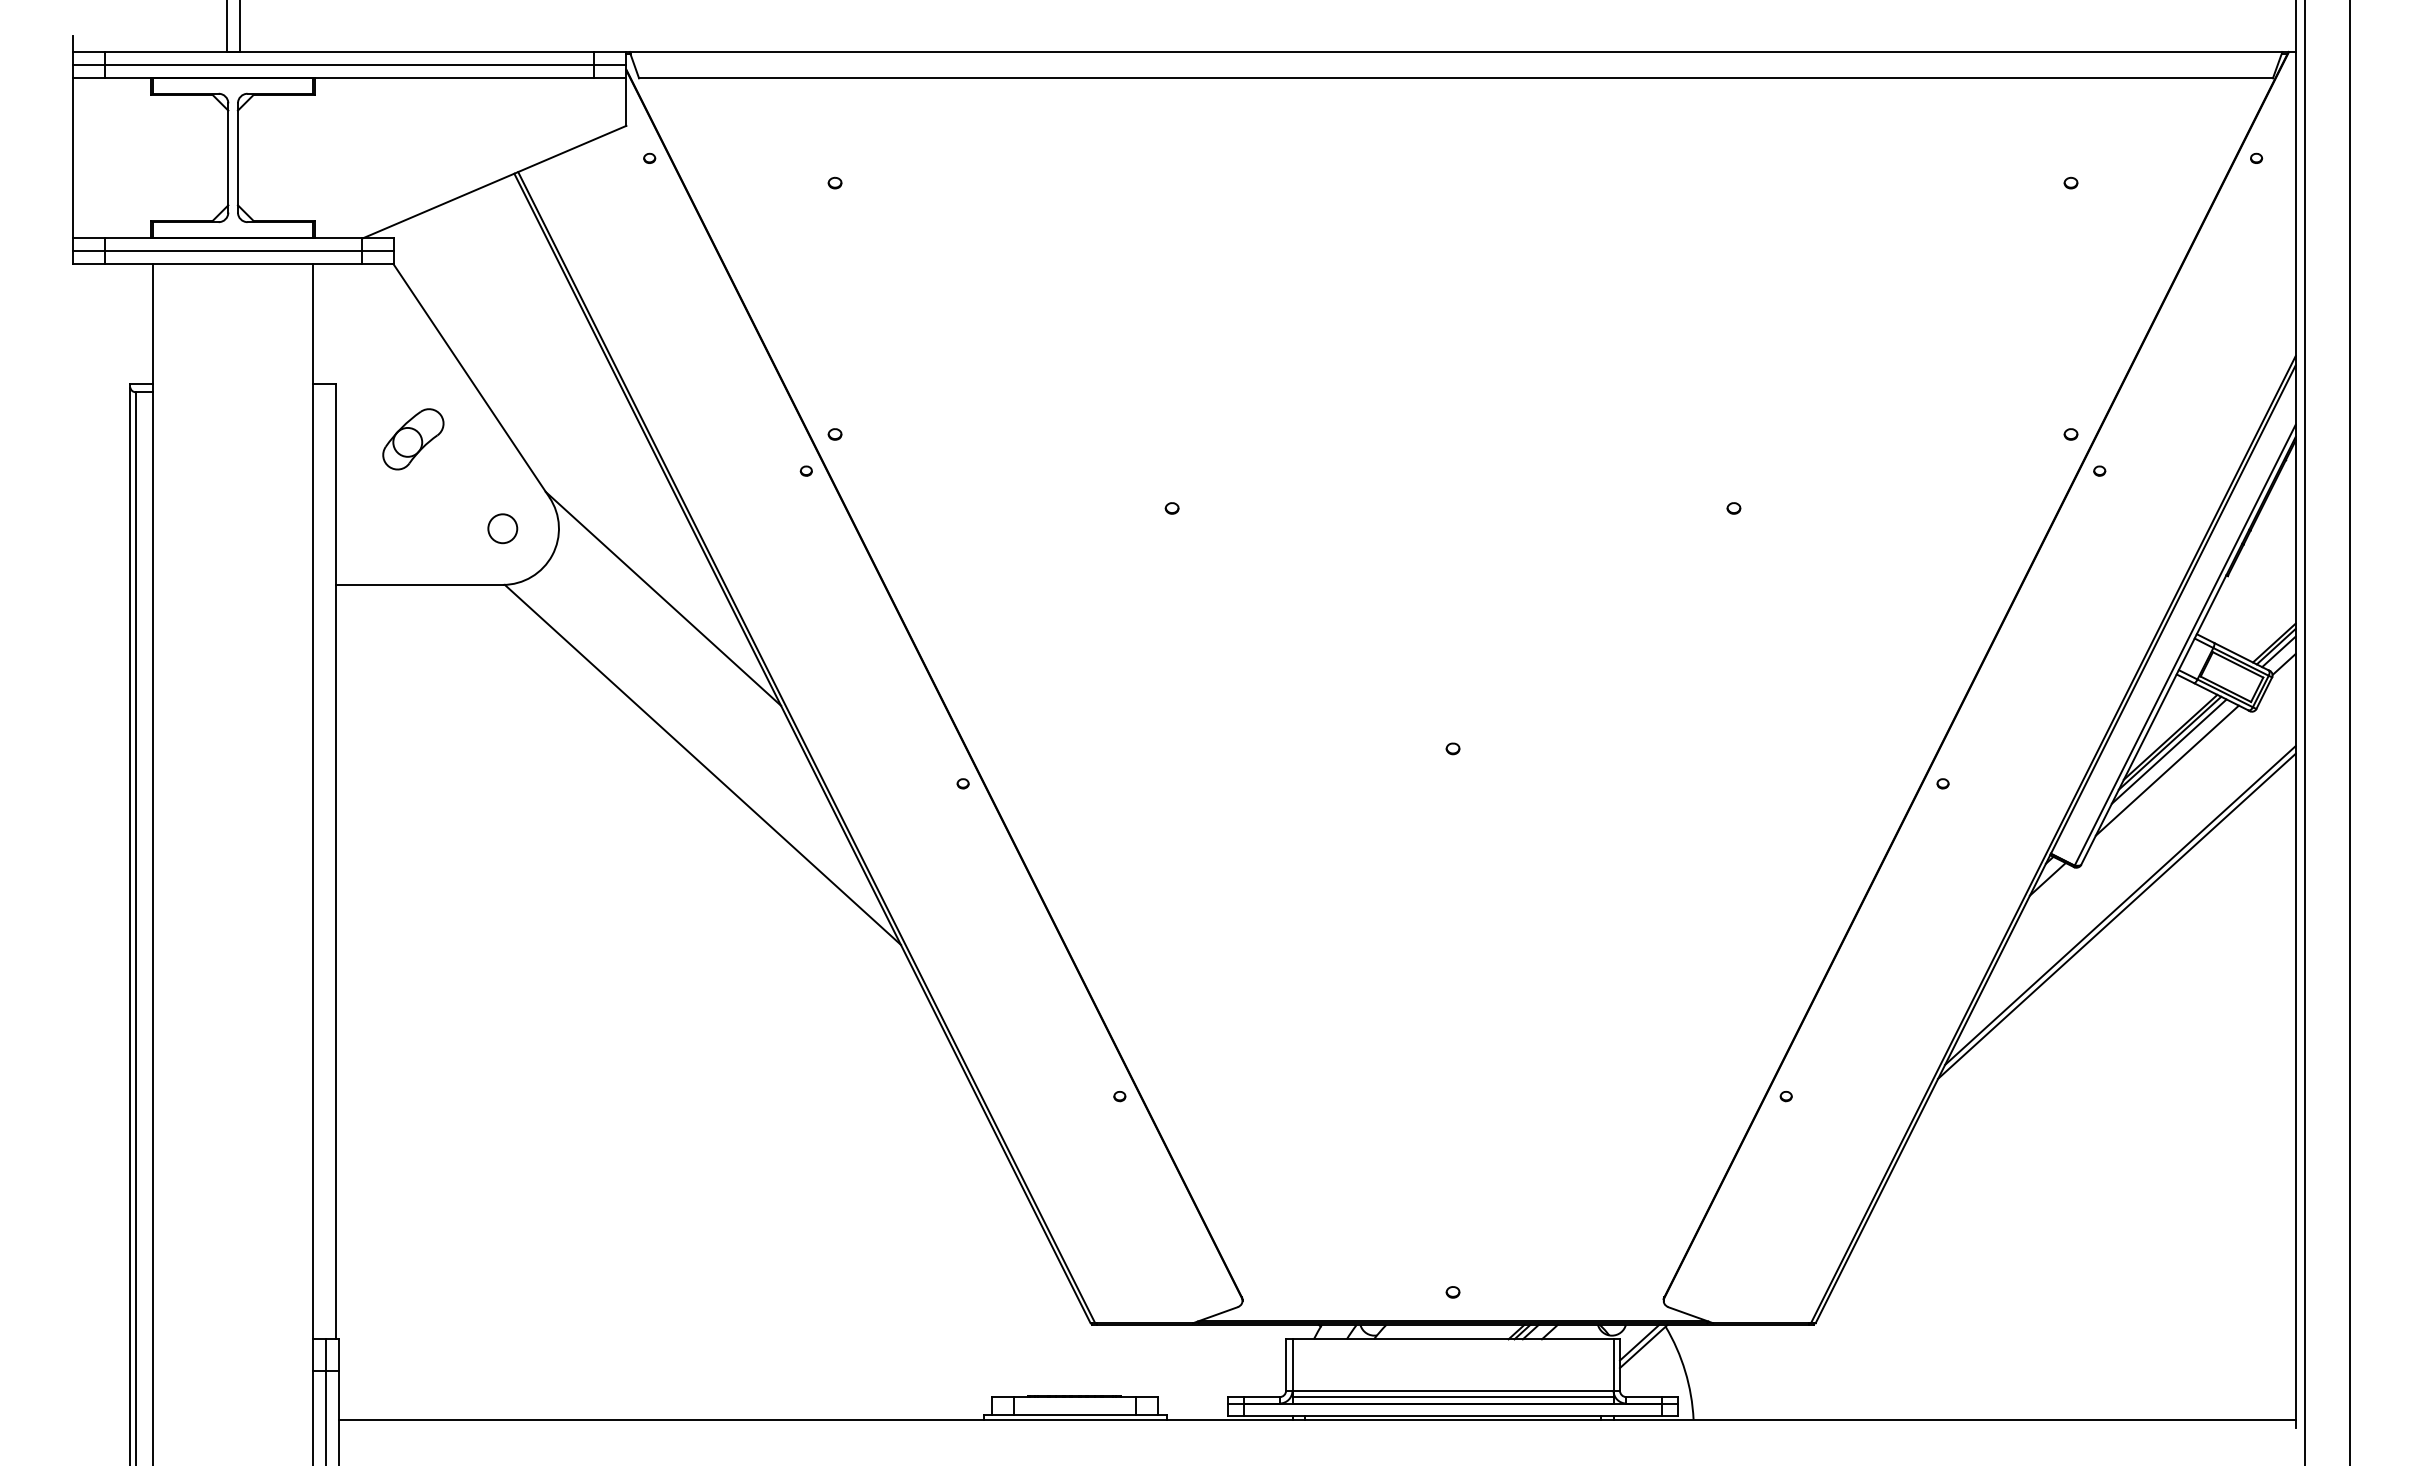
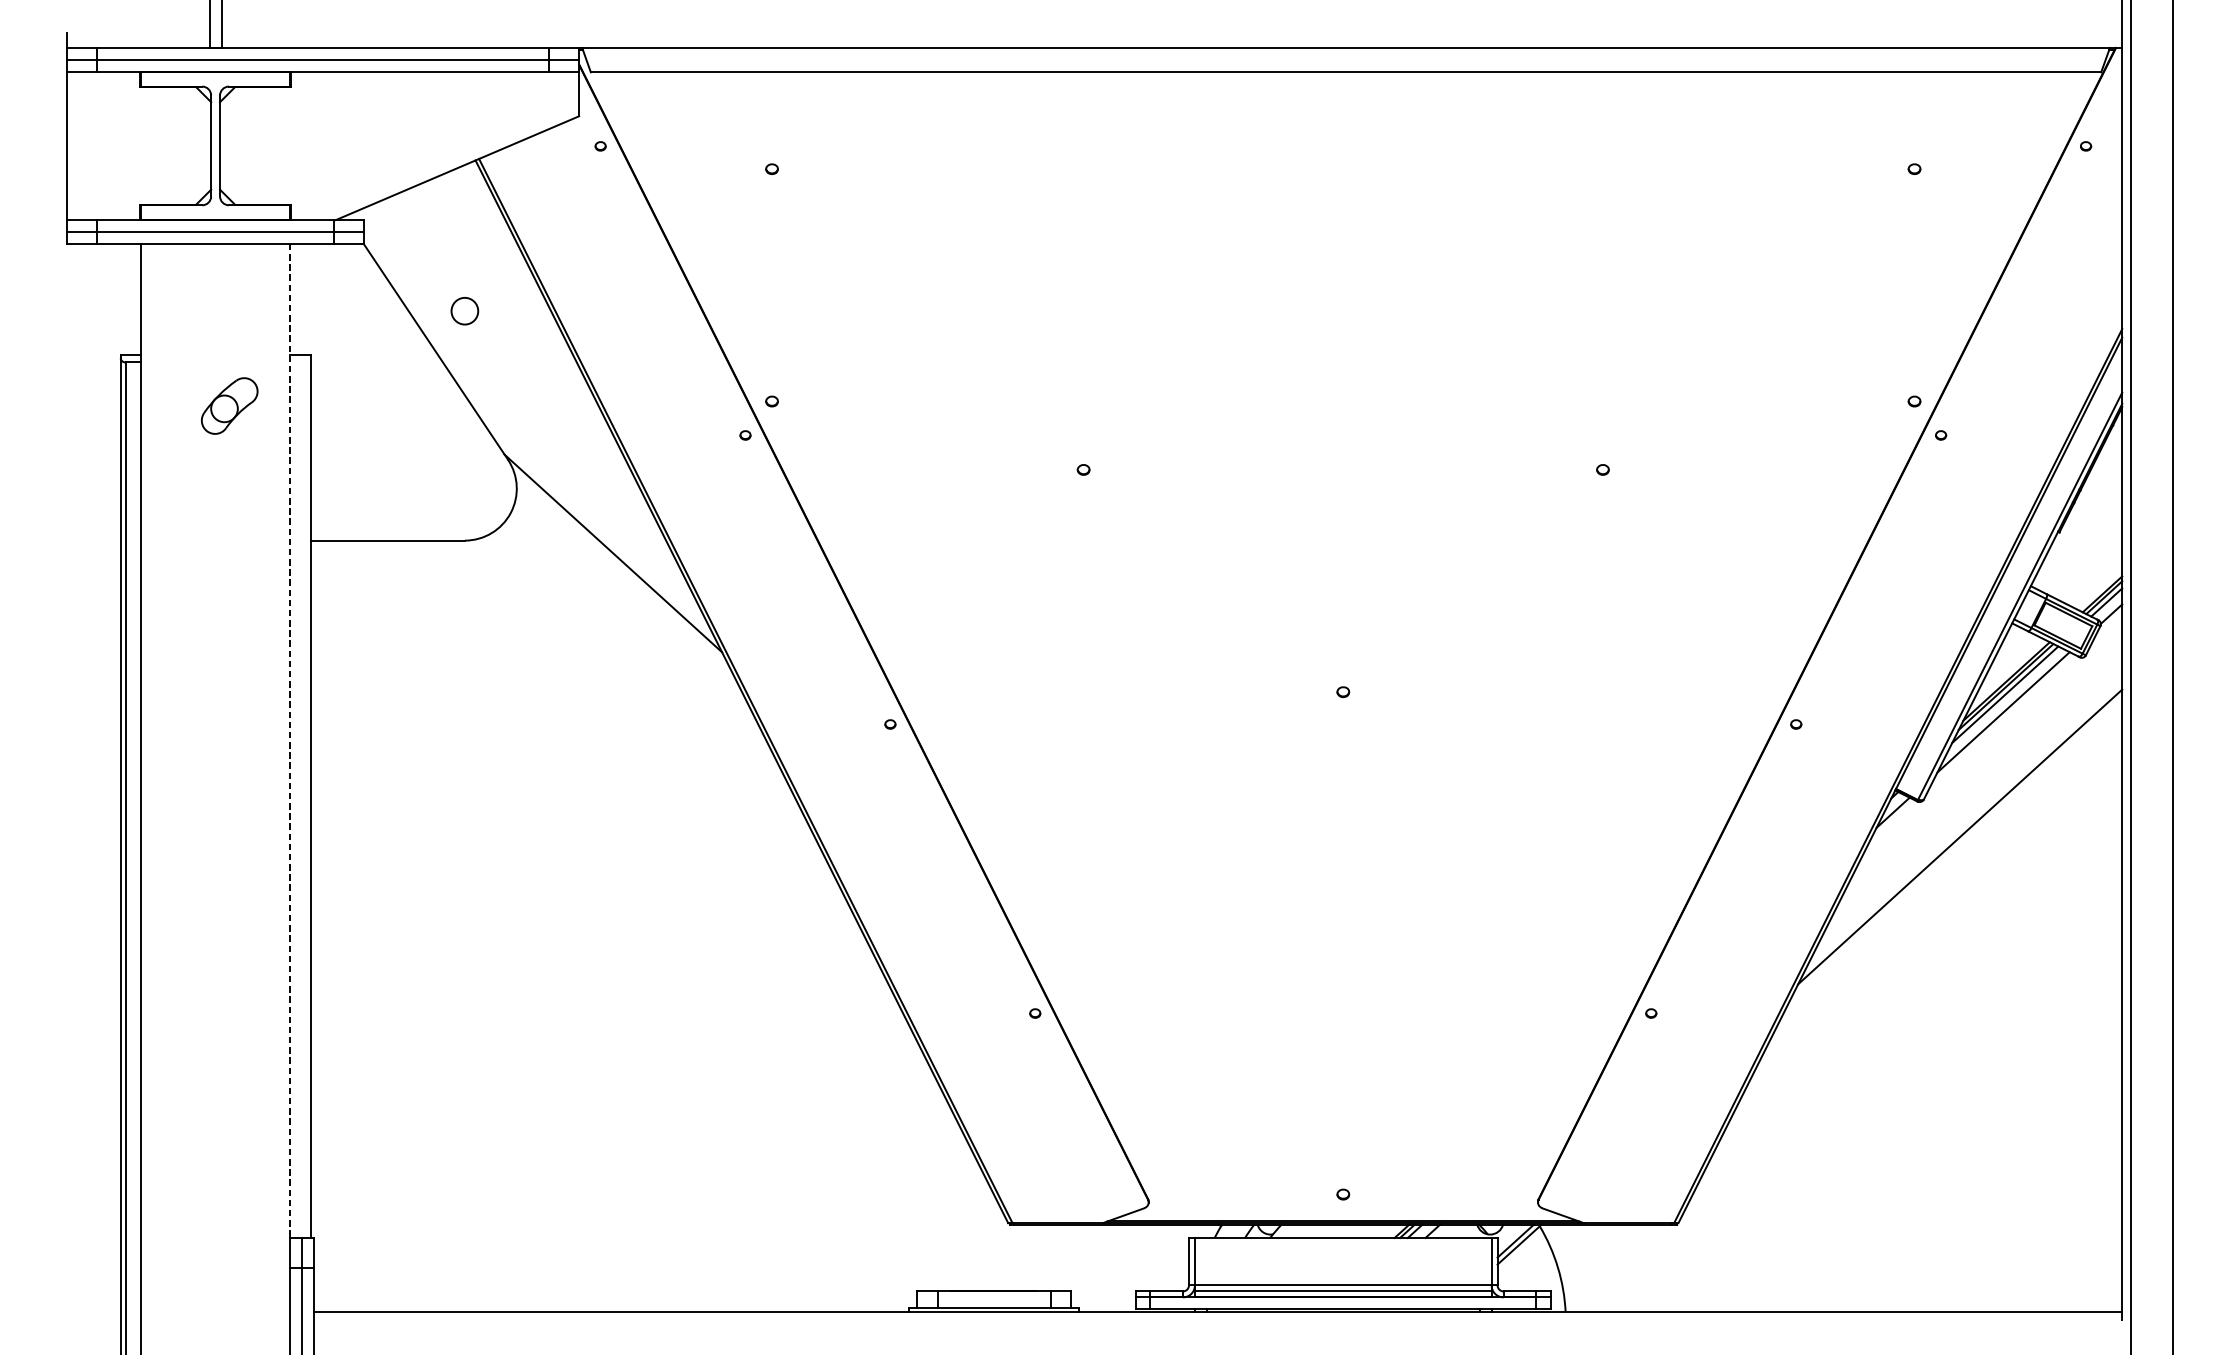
part: (413, 439) -> (229, 406), moved
circle: (502, 528) -> (464, 310), moved
line: (702, 764) -> (649, 706), removed
line: (313, 801) -> (289, 740), solid -> dashed
line: (2116, 916) -> (1956, 847), removed

